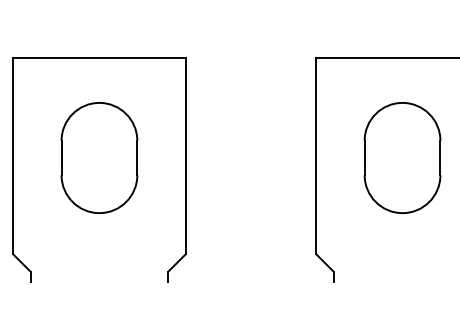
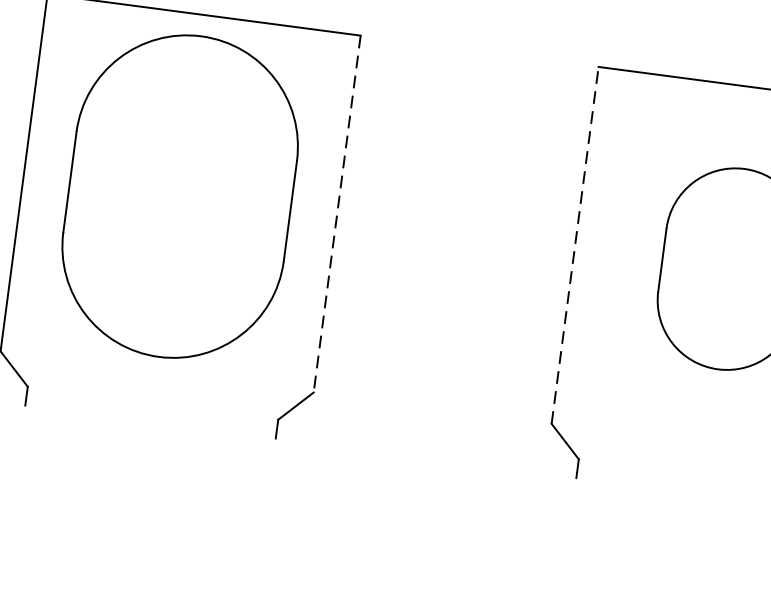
line: (316, 155) -> (575, 243), solid -> dashed
line: (185, 156) -> (337, 214), solid -> dashed
part: (99, 157) -> (180, 195), size x1.6

